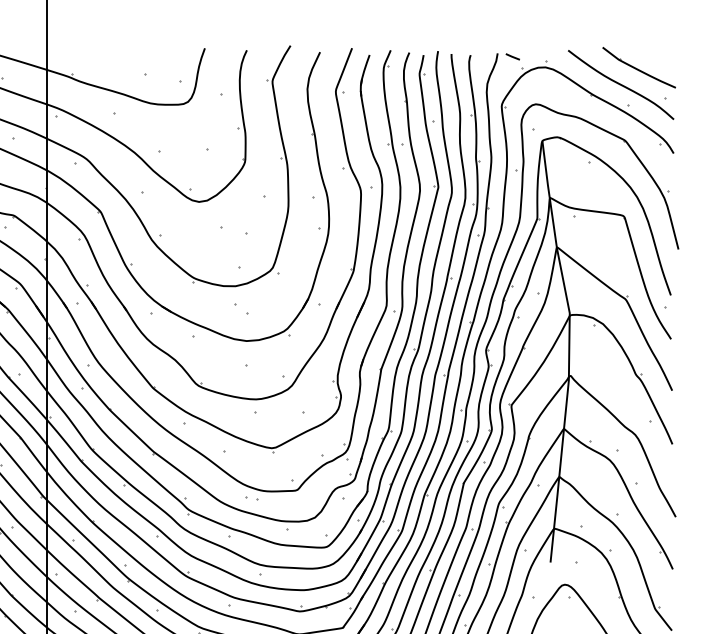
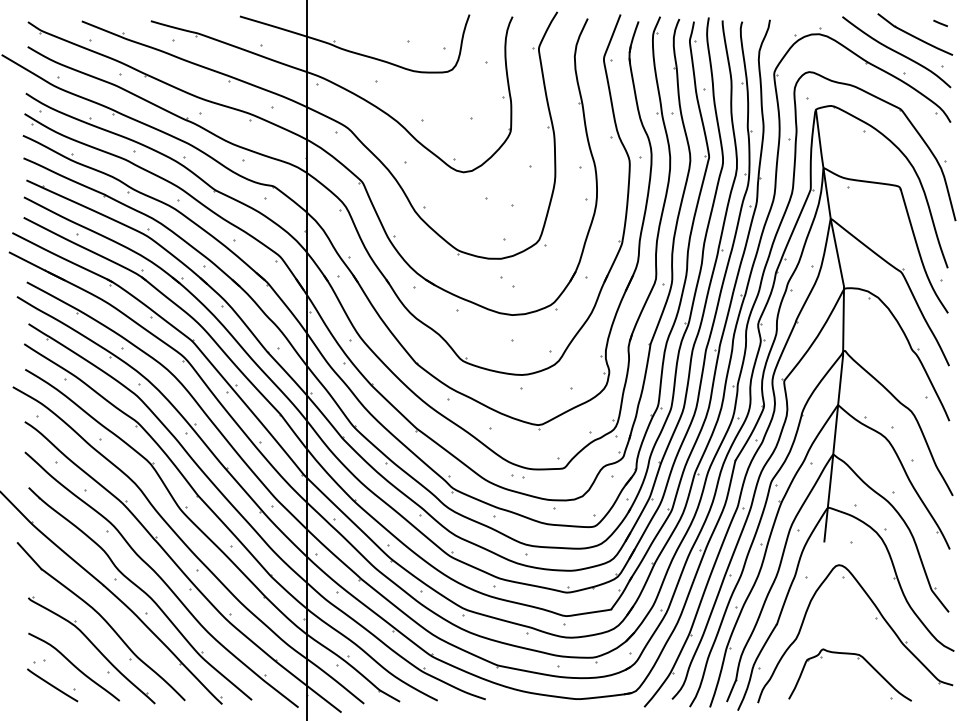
line: (512, 56) -> (940, 23), moved

